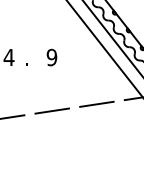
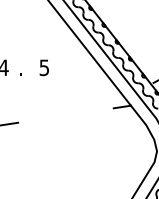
text: (52, 57) -> (44, 67), 9 -> 5
line: (97, 103) -> (87, 111), removed
line: (52, 110) -> (44, 118), removed

